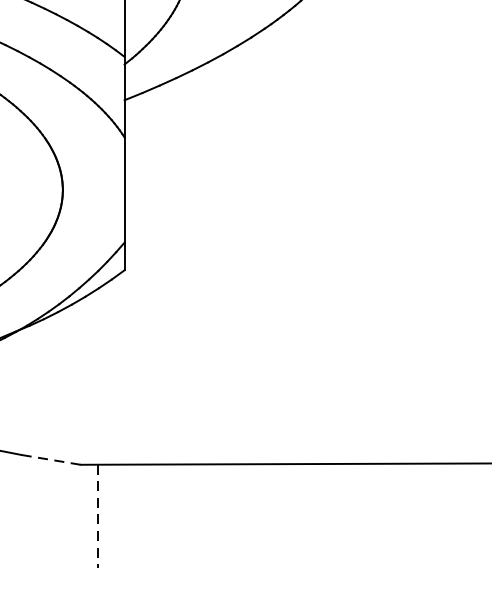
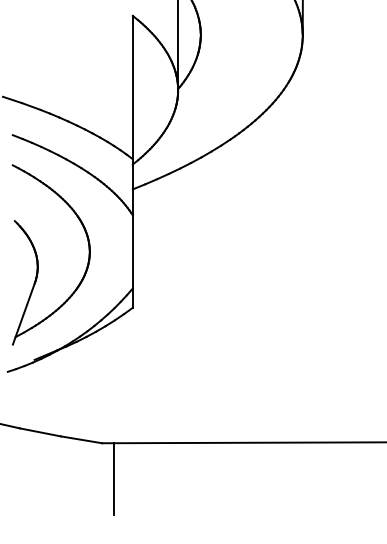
line: (50, 459) -> (81, 439), dashed -> solid
line: (98, 516) -> (114, 479), dashed -> solid

